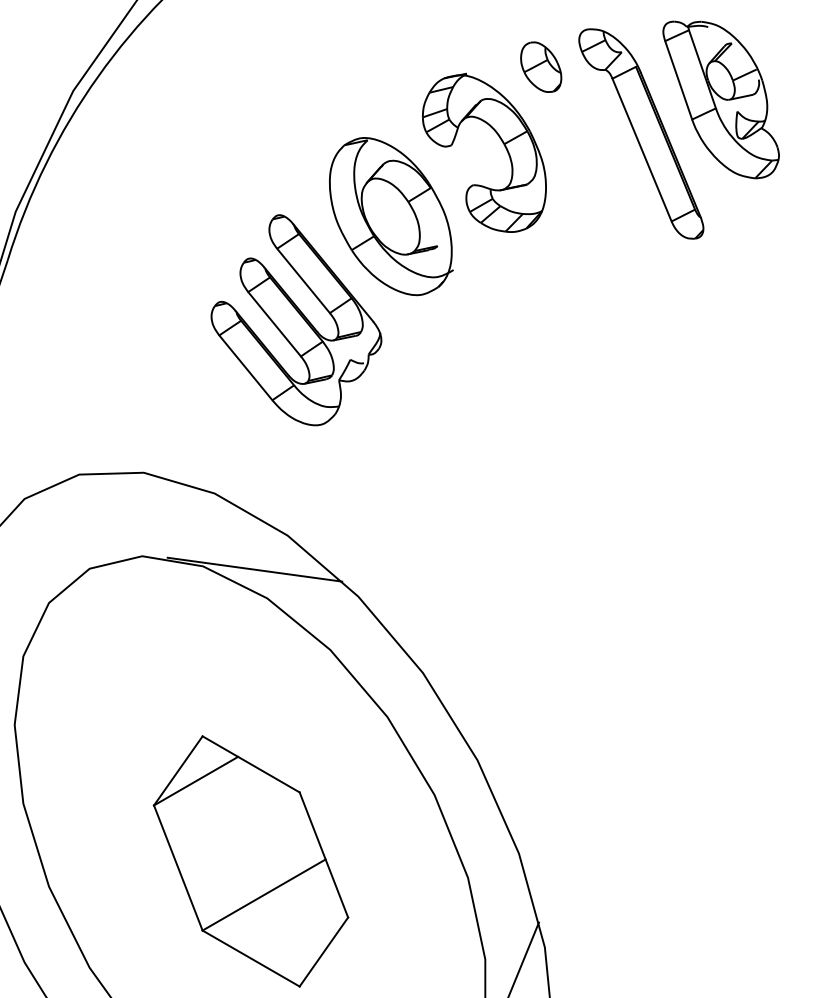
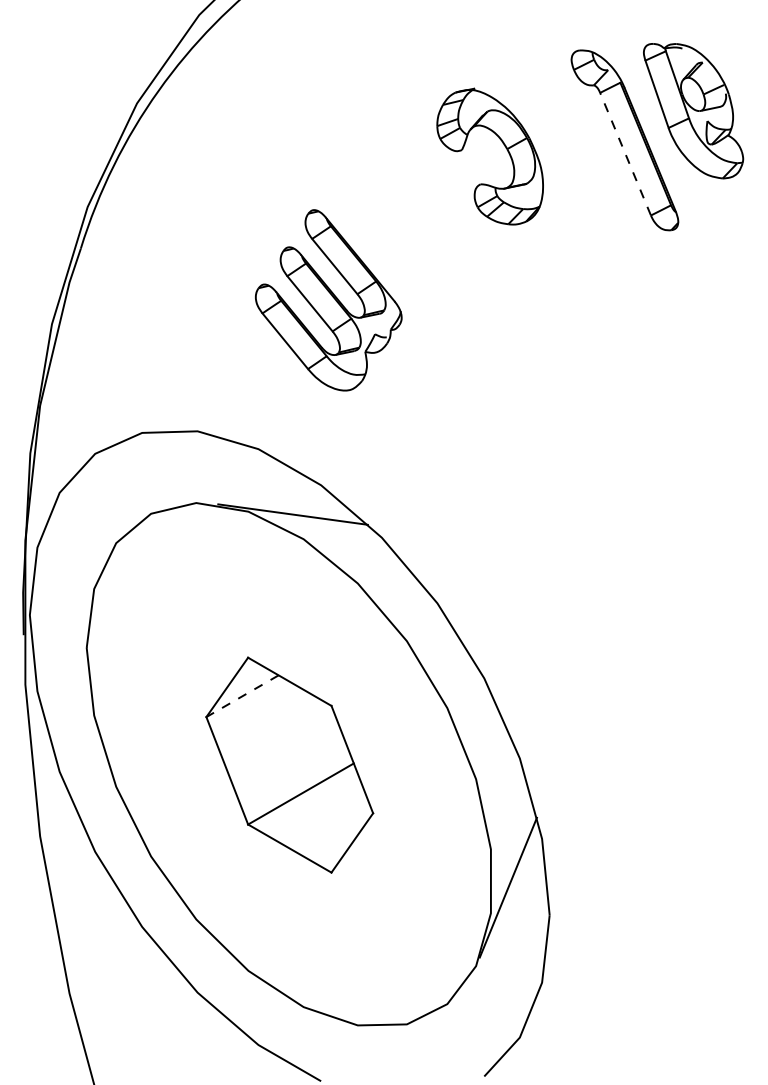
part: (540, 66) -> (538, 82), removed
line: (641, 149) -> (625, 153), solid -> dashed
part: (390, 215) -> (409, 210), removed
line: (196, 781) -> (242, 696), solid -> dashed

